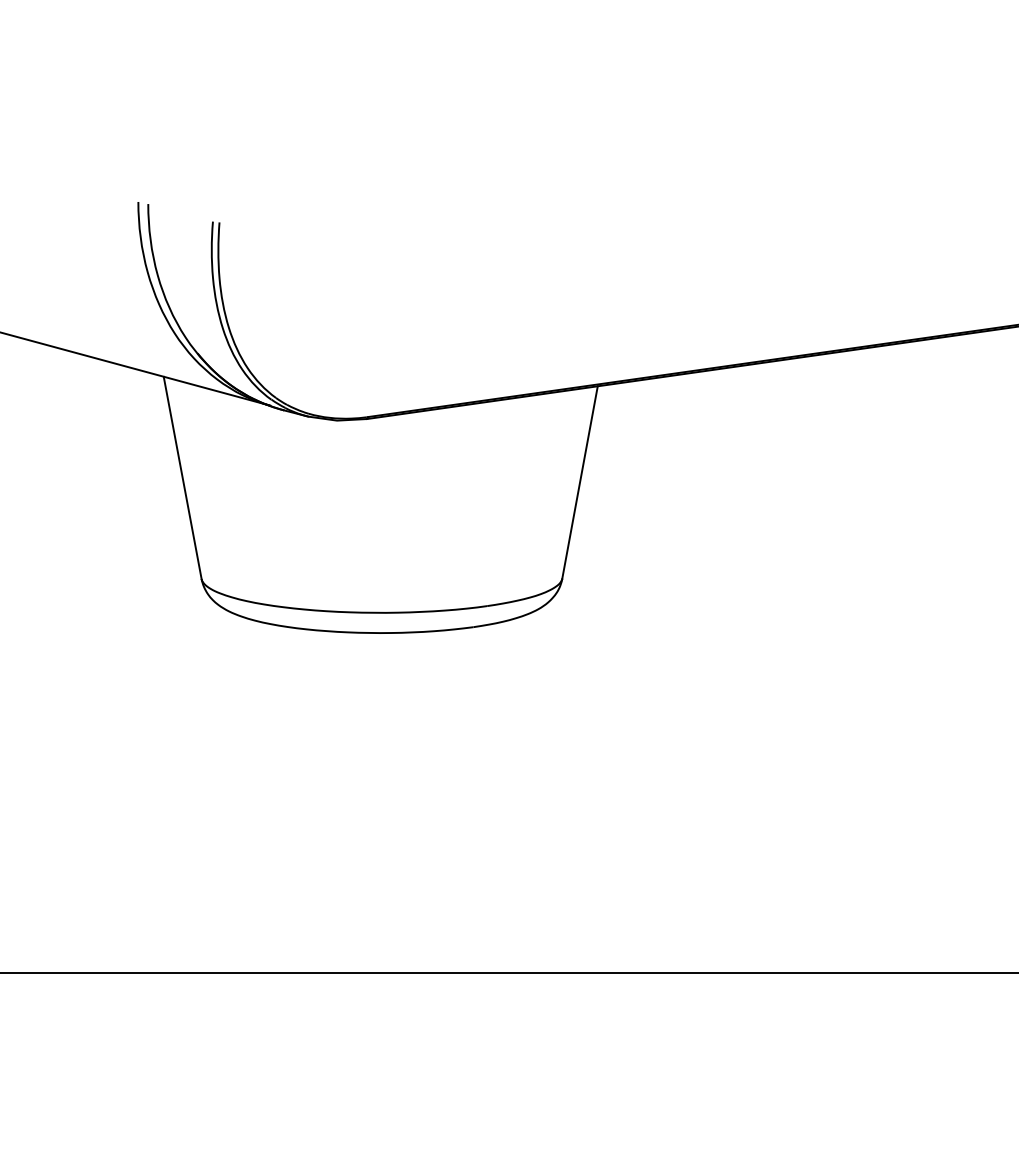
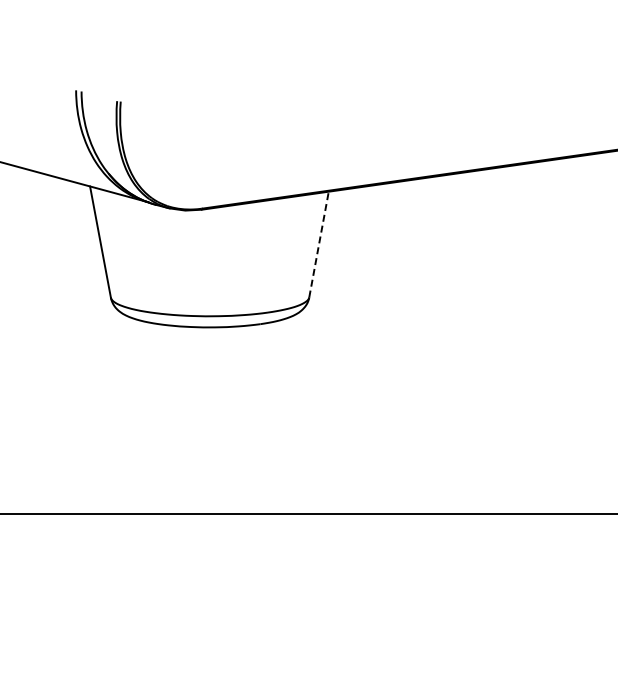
line: (580, 482) -> (319, 244), solid -> dashed

